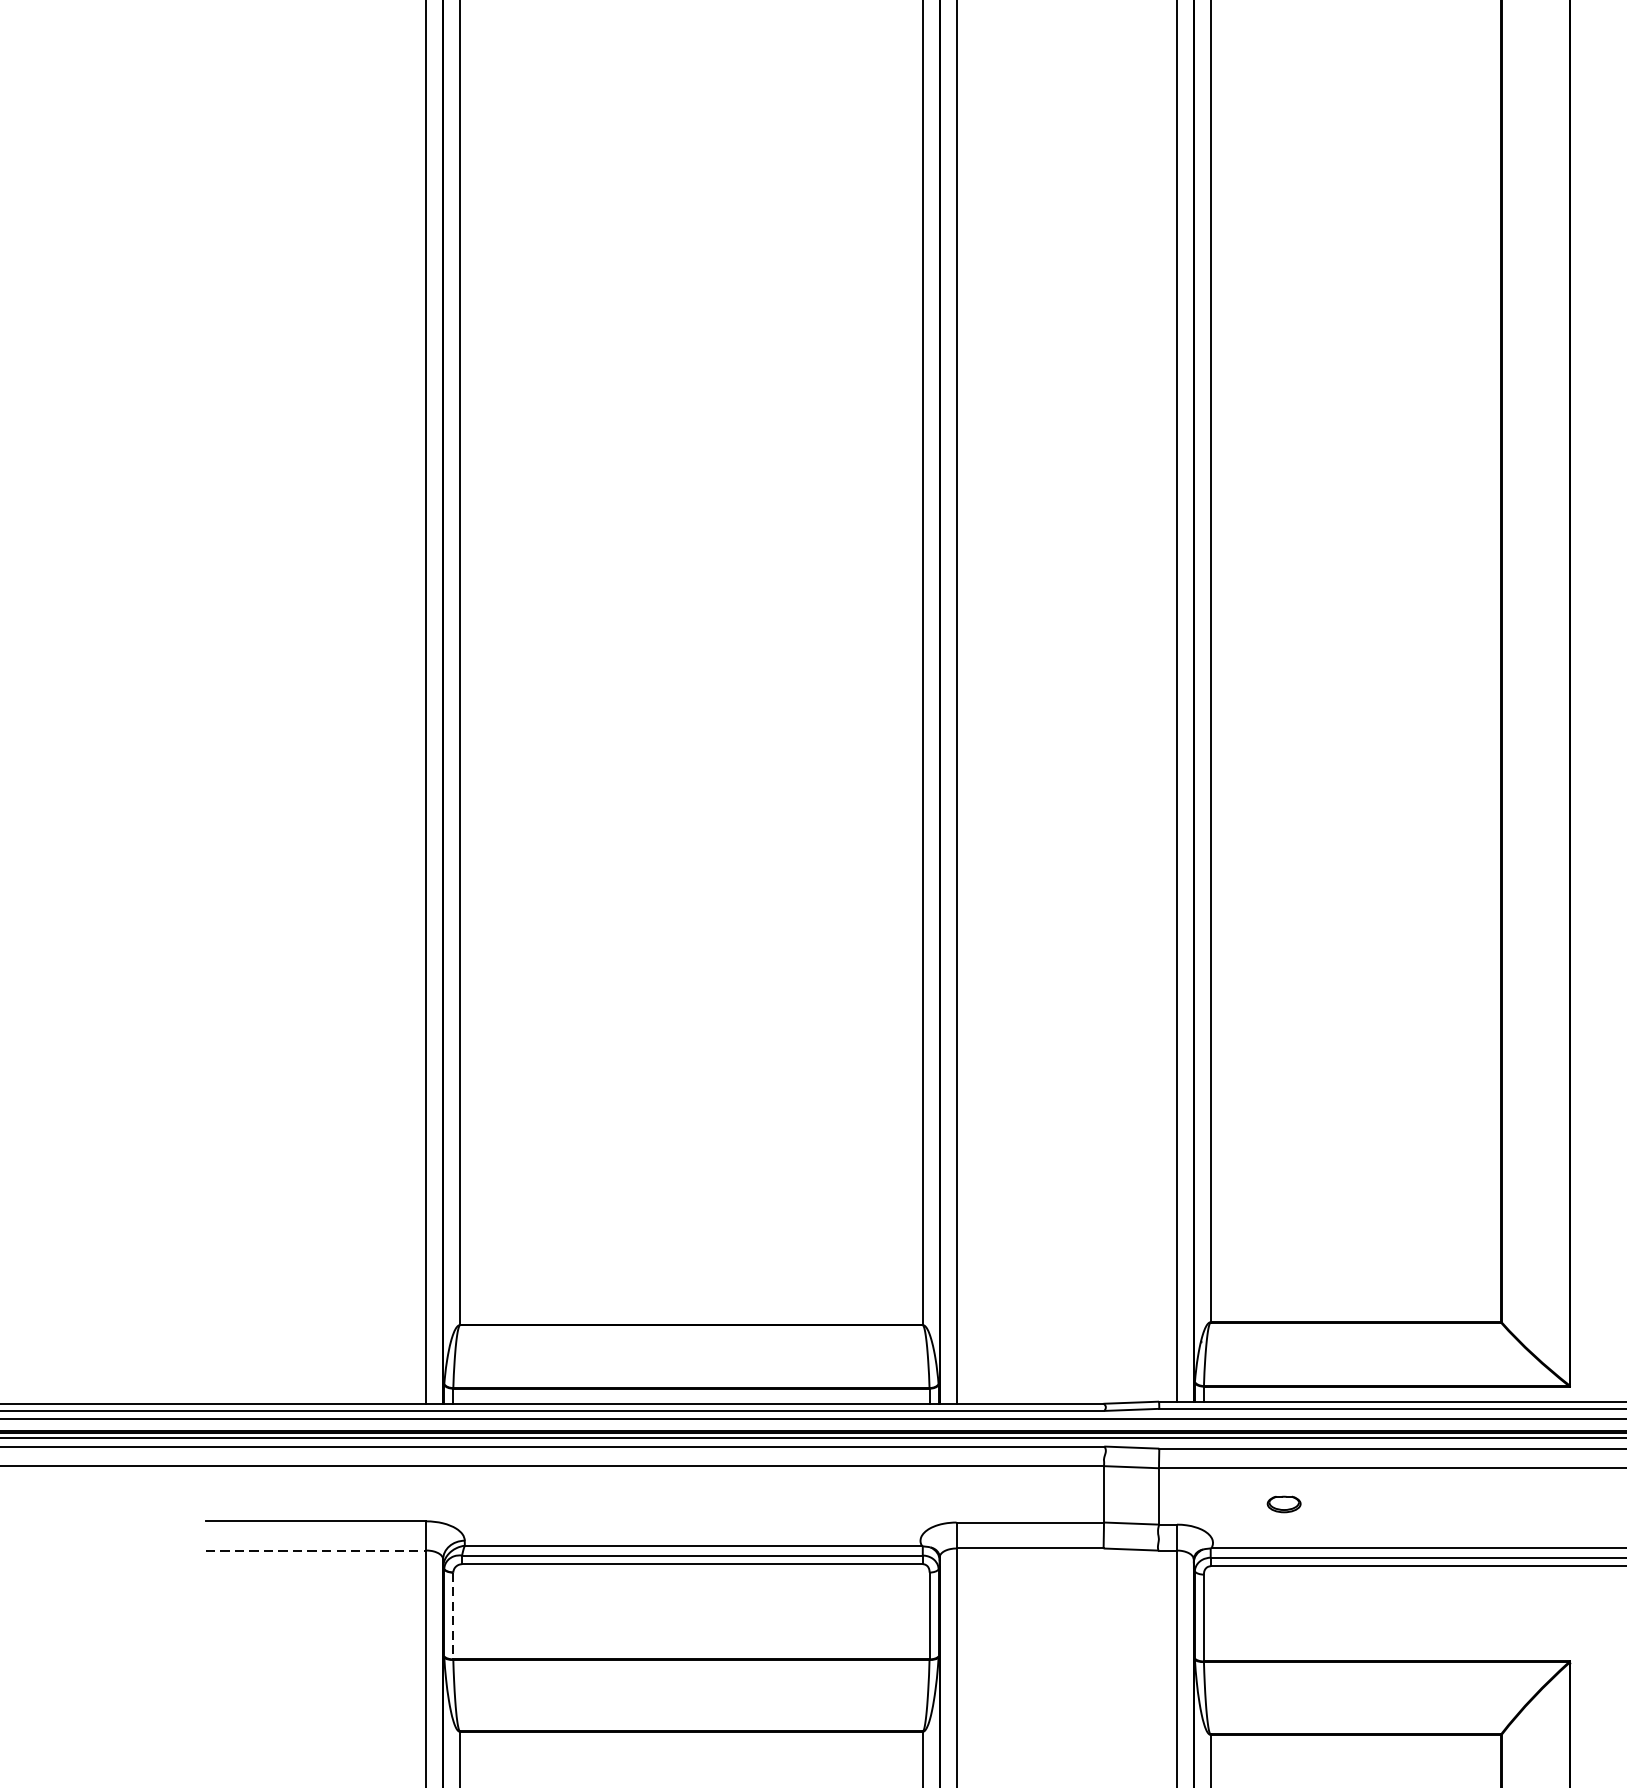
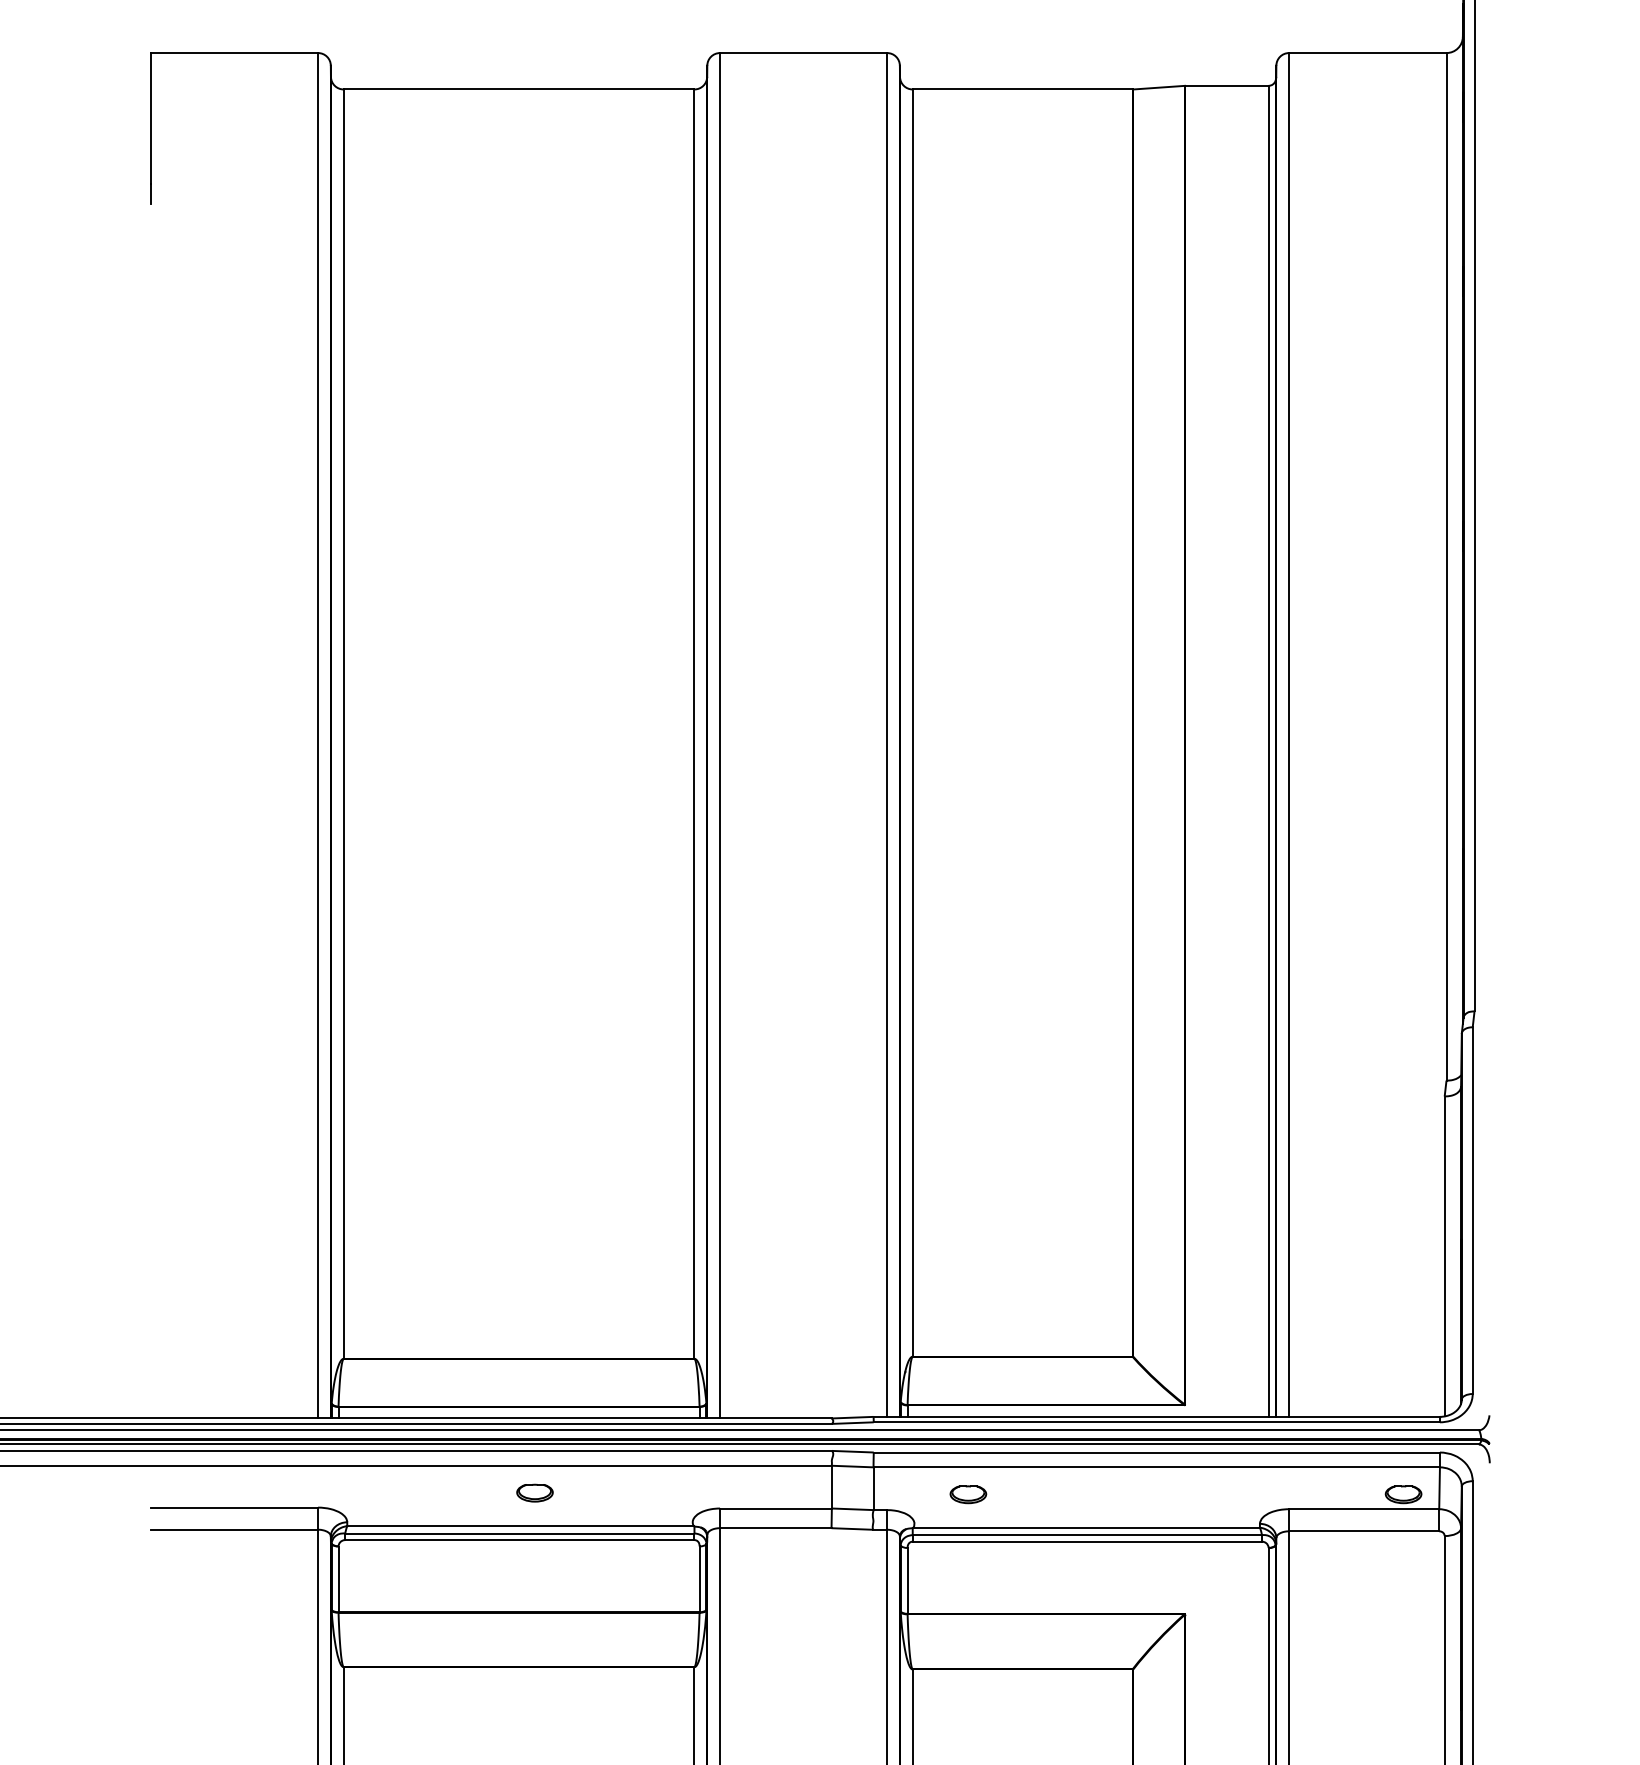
part: (711, 1501) -> (534, 1492), added
part: (1284, 1504) -> (968, 1494), size x1.43
line: (316, 1550) -> (234, 1529), dashed -> solid
line: (453, 1616) -> (338, 1579), dashed -> solid

